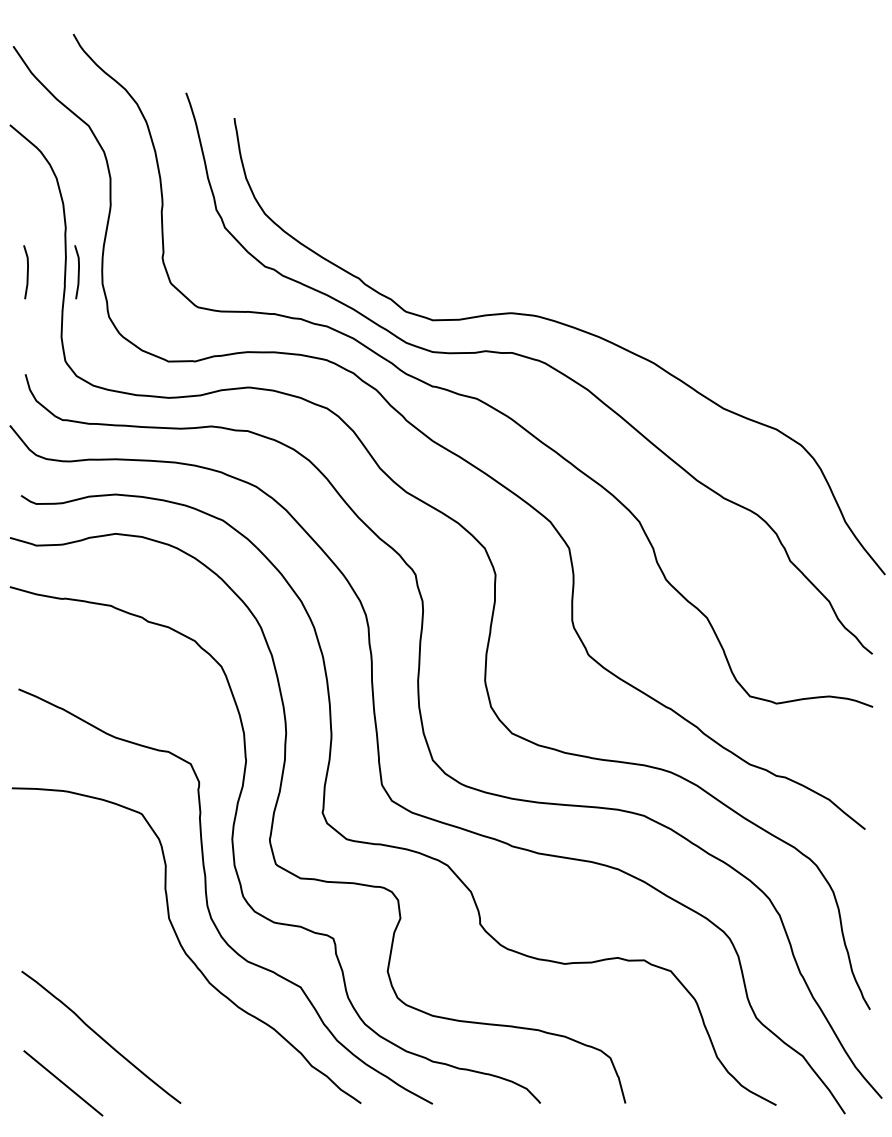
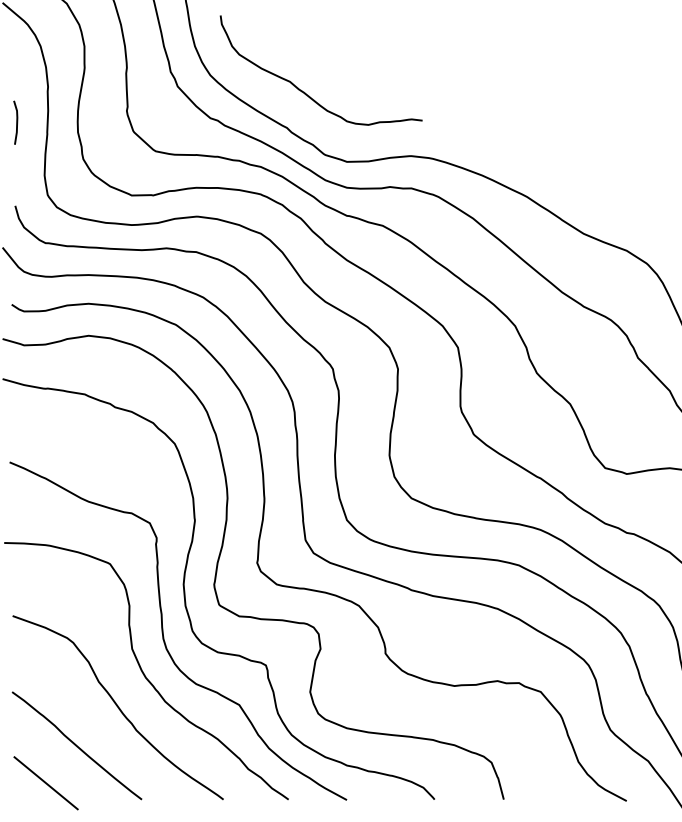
curve: (379, 233) -> (303, 91), added
line: (77, 273) -> (57, 123), removed
curve: (151, 990) -> (117, 707), added

